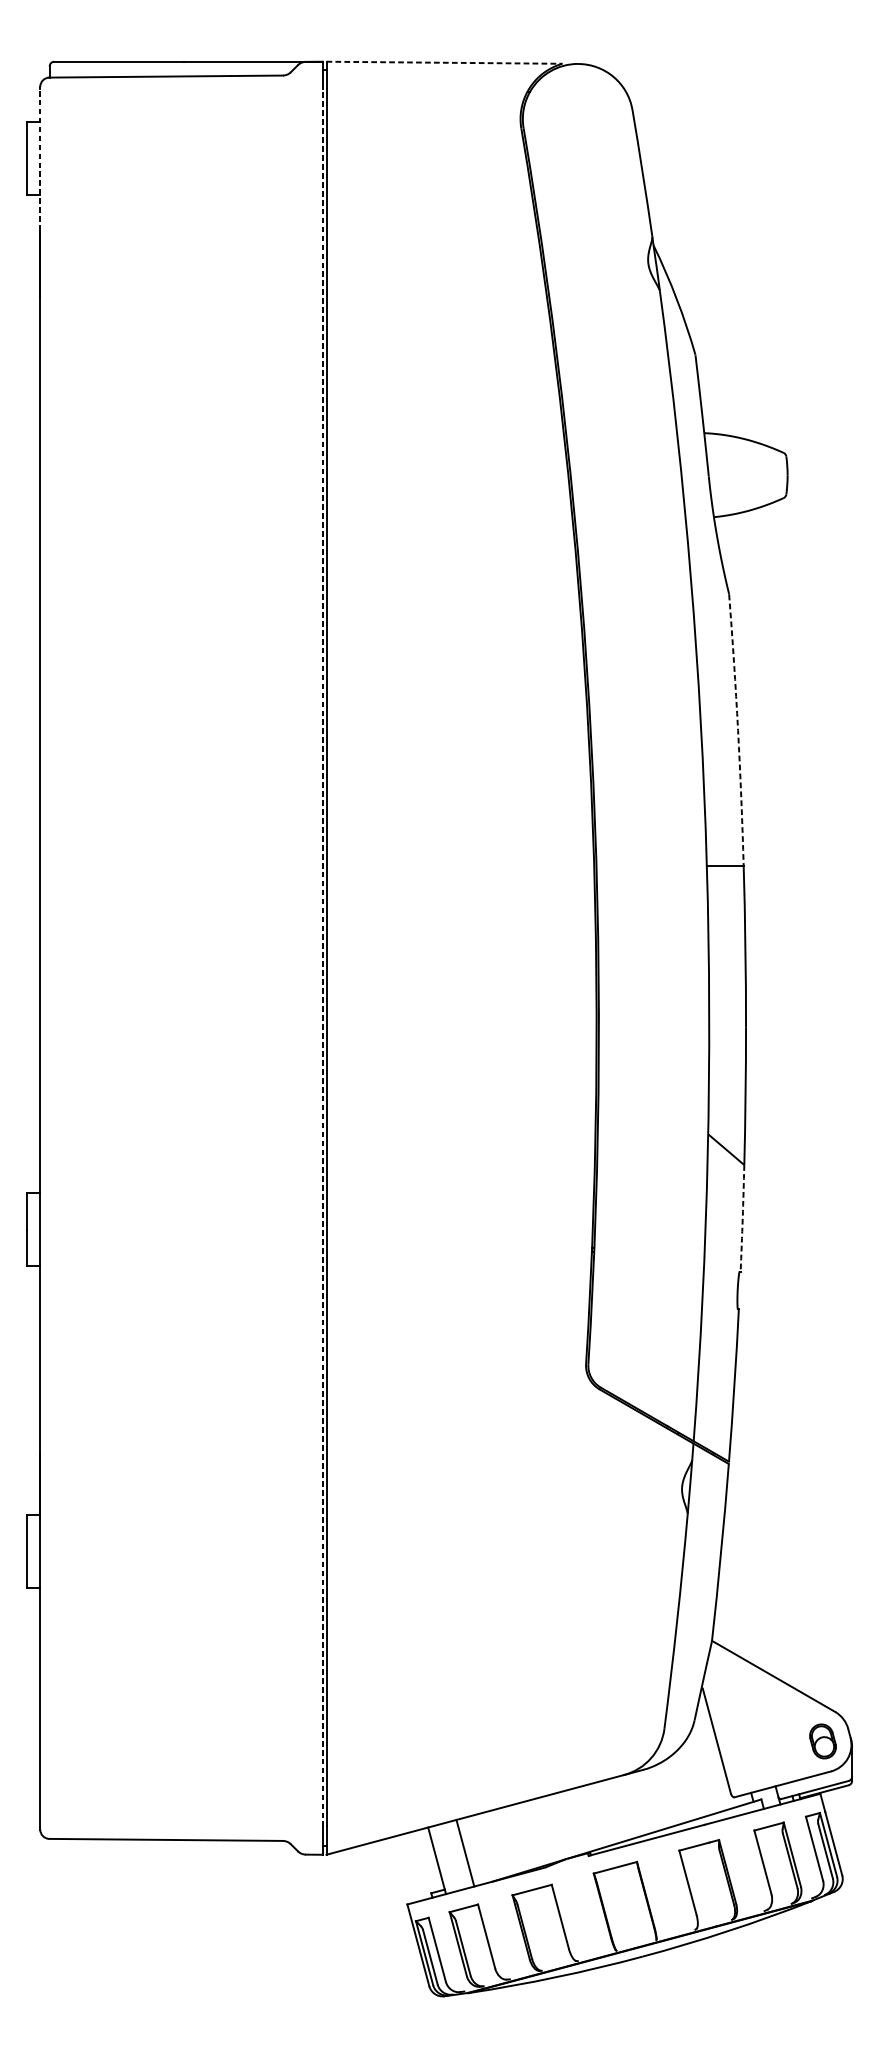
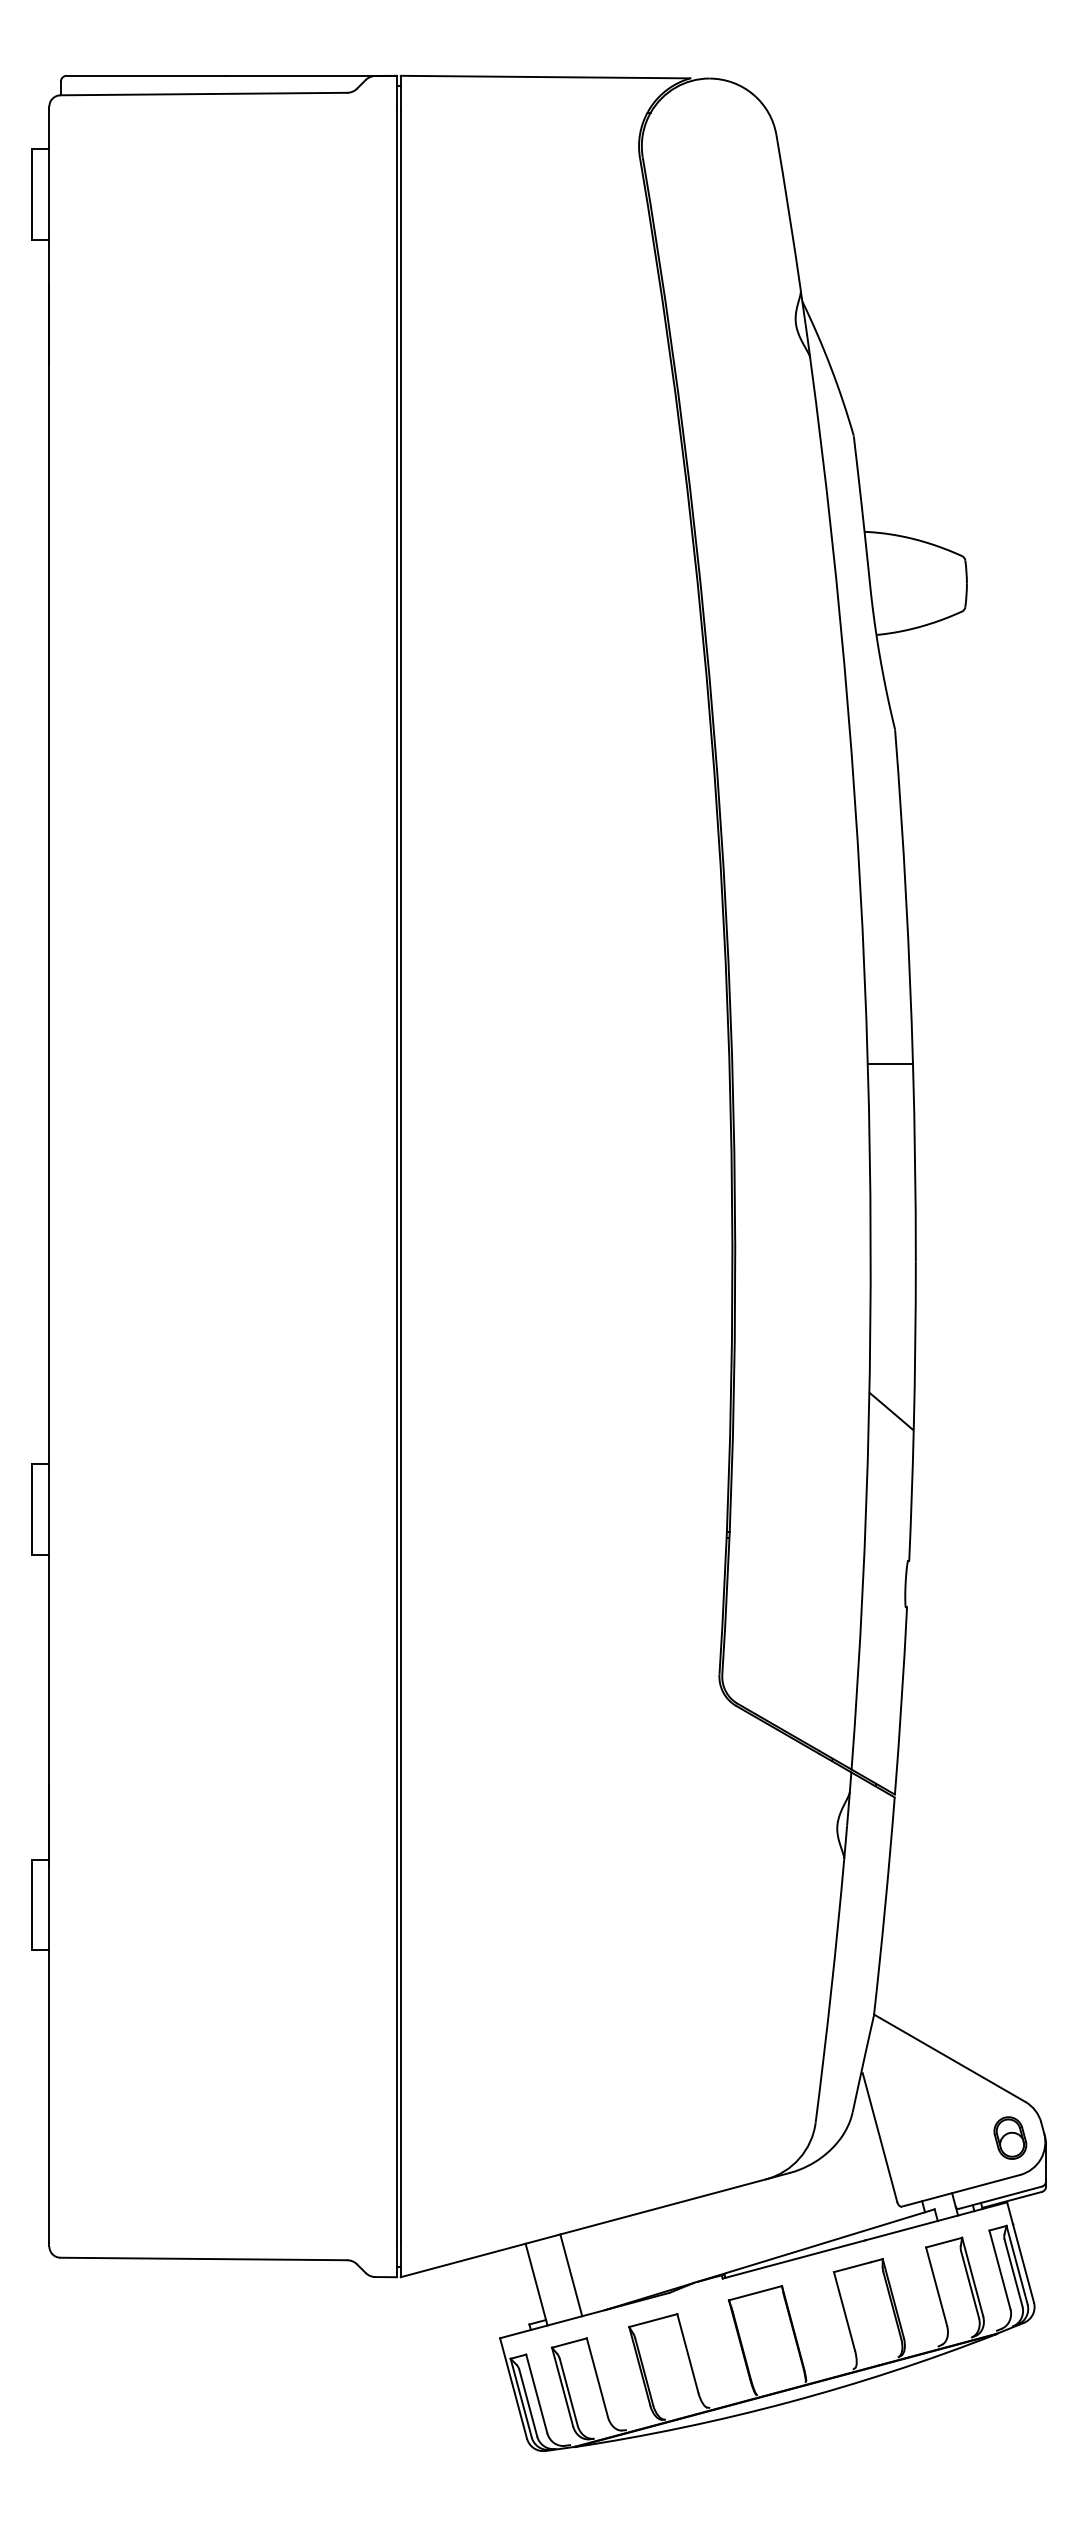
line: (444, 63) -> (545, 77), dashed -> solid
line: (40, 160) -> (49, 196), dashed -> solid
arc: (738, 730) -> (906, 896), dashed -> solid
line: (323, 958) -> (396, 1176), dashed -> solid
arc: (742, 1218) -> (911, 1495), dashed -> solid

